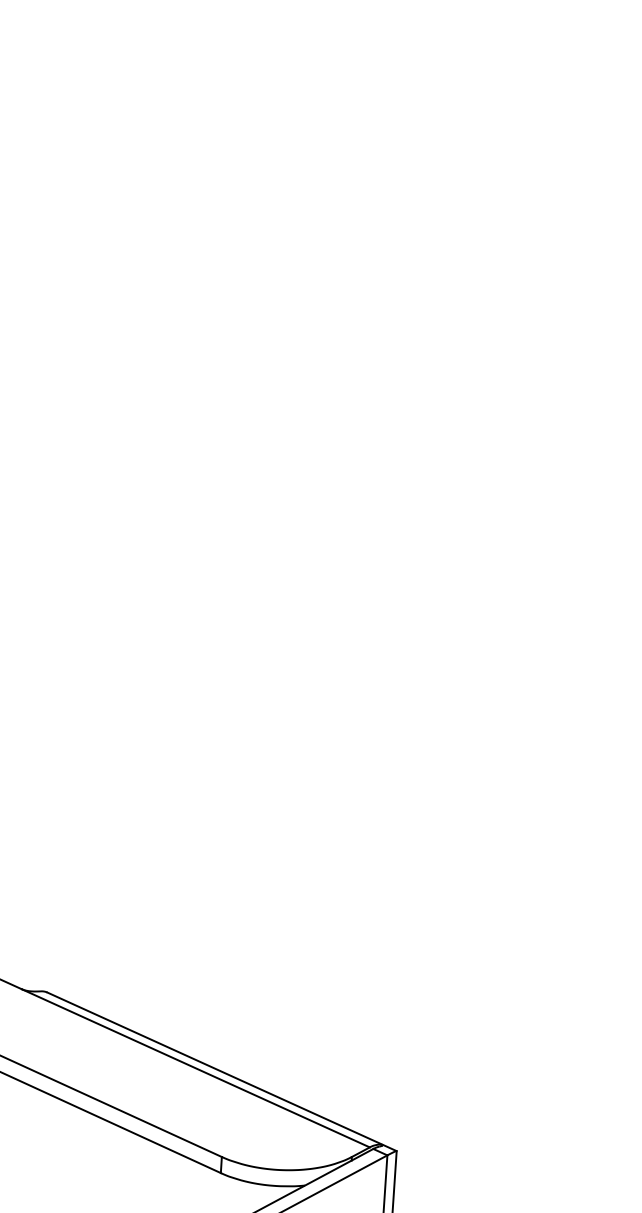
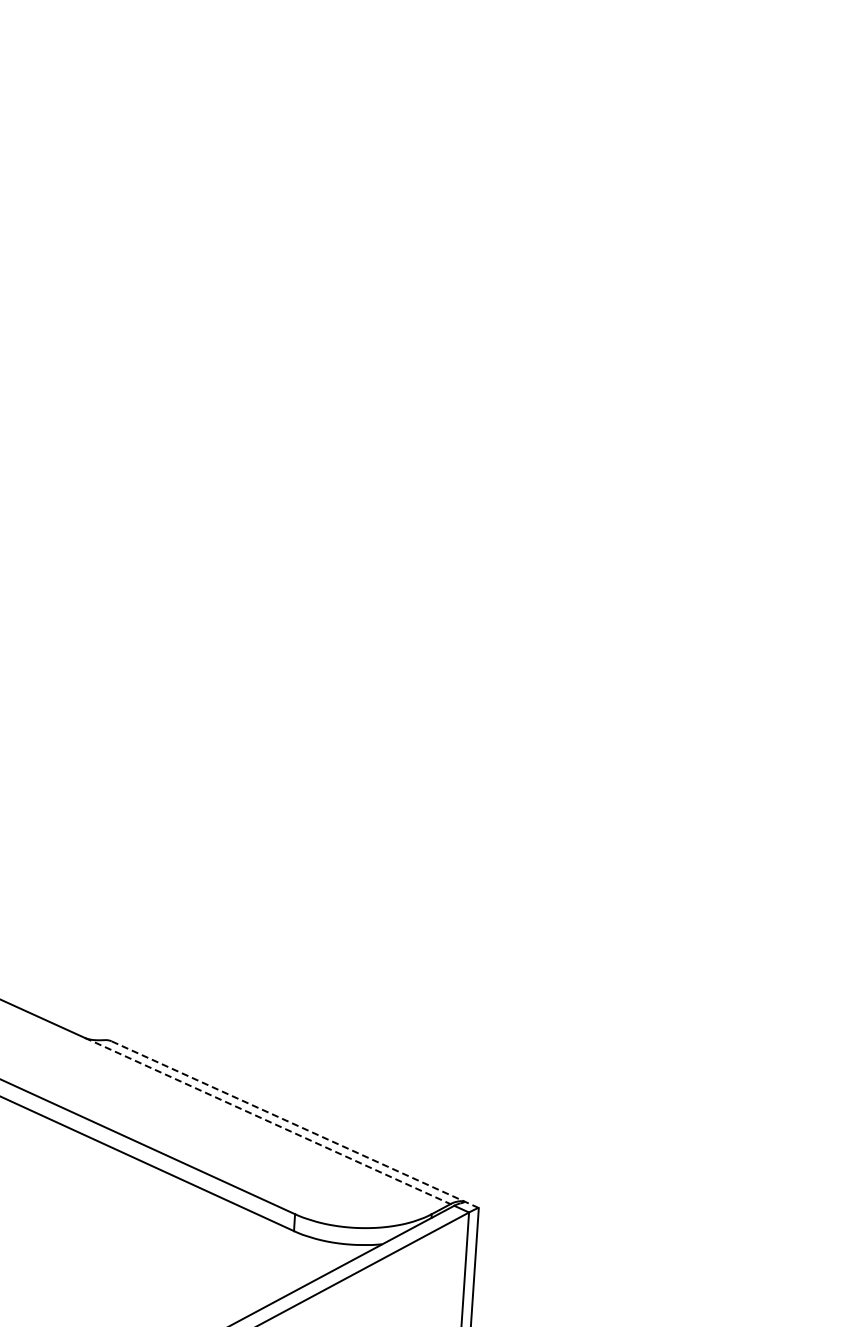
line: (195, 1068) -> (267, 1121), solid -> dashed
line: (222, 1071) -> (295, 1124), solid -> dashed

